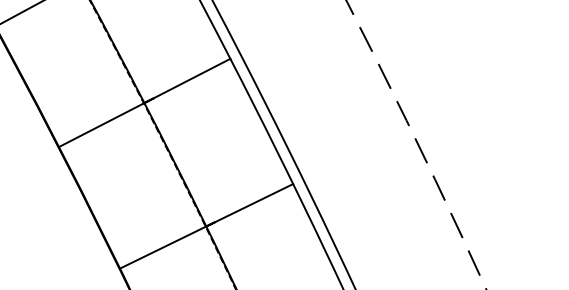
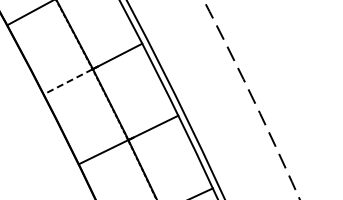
line: (100, 126) -> (67, 82), solid -> dashed

